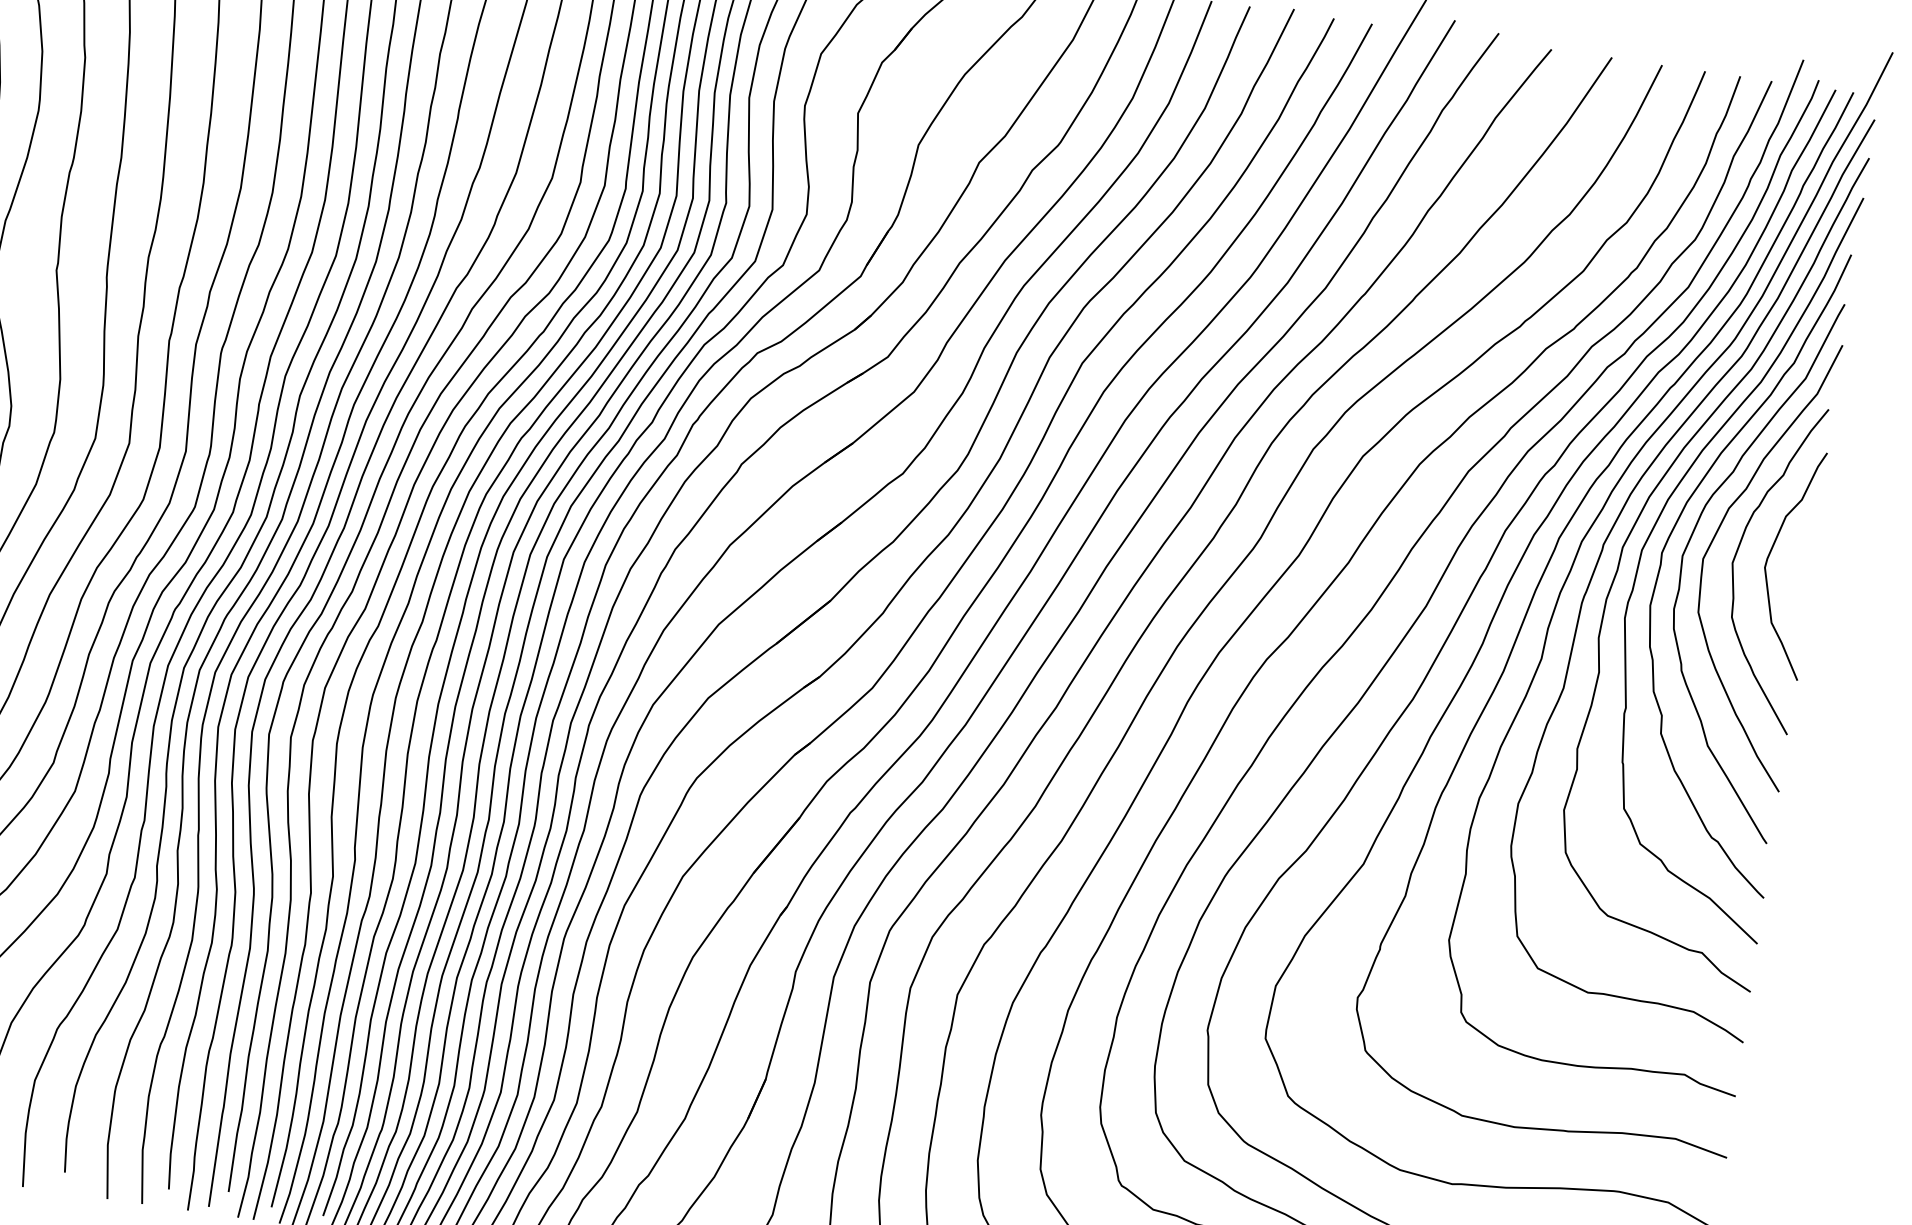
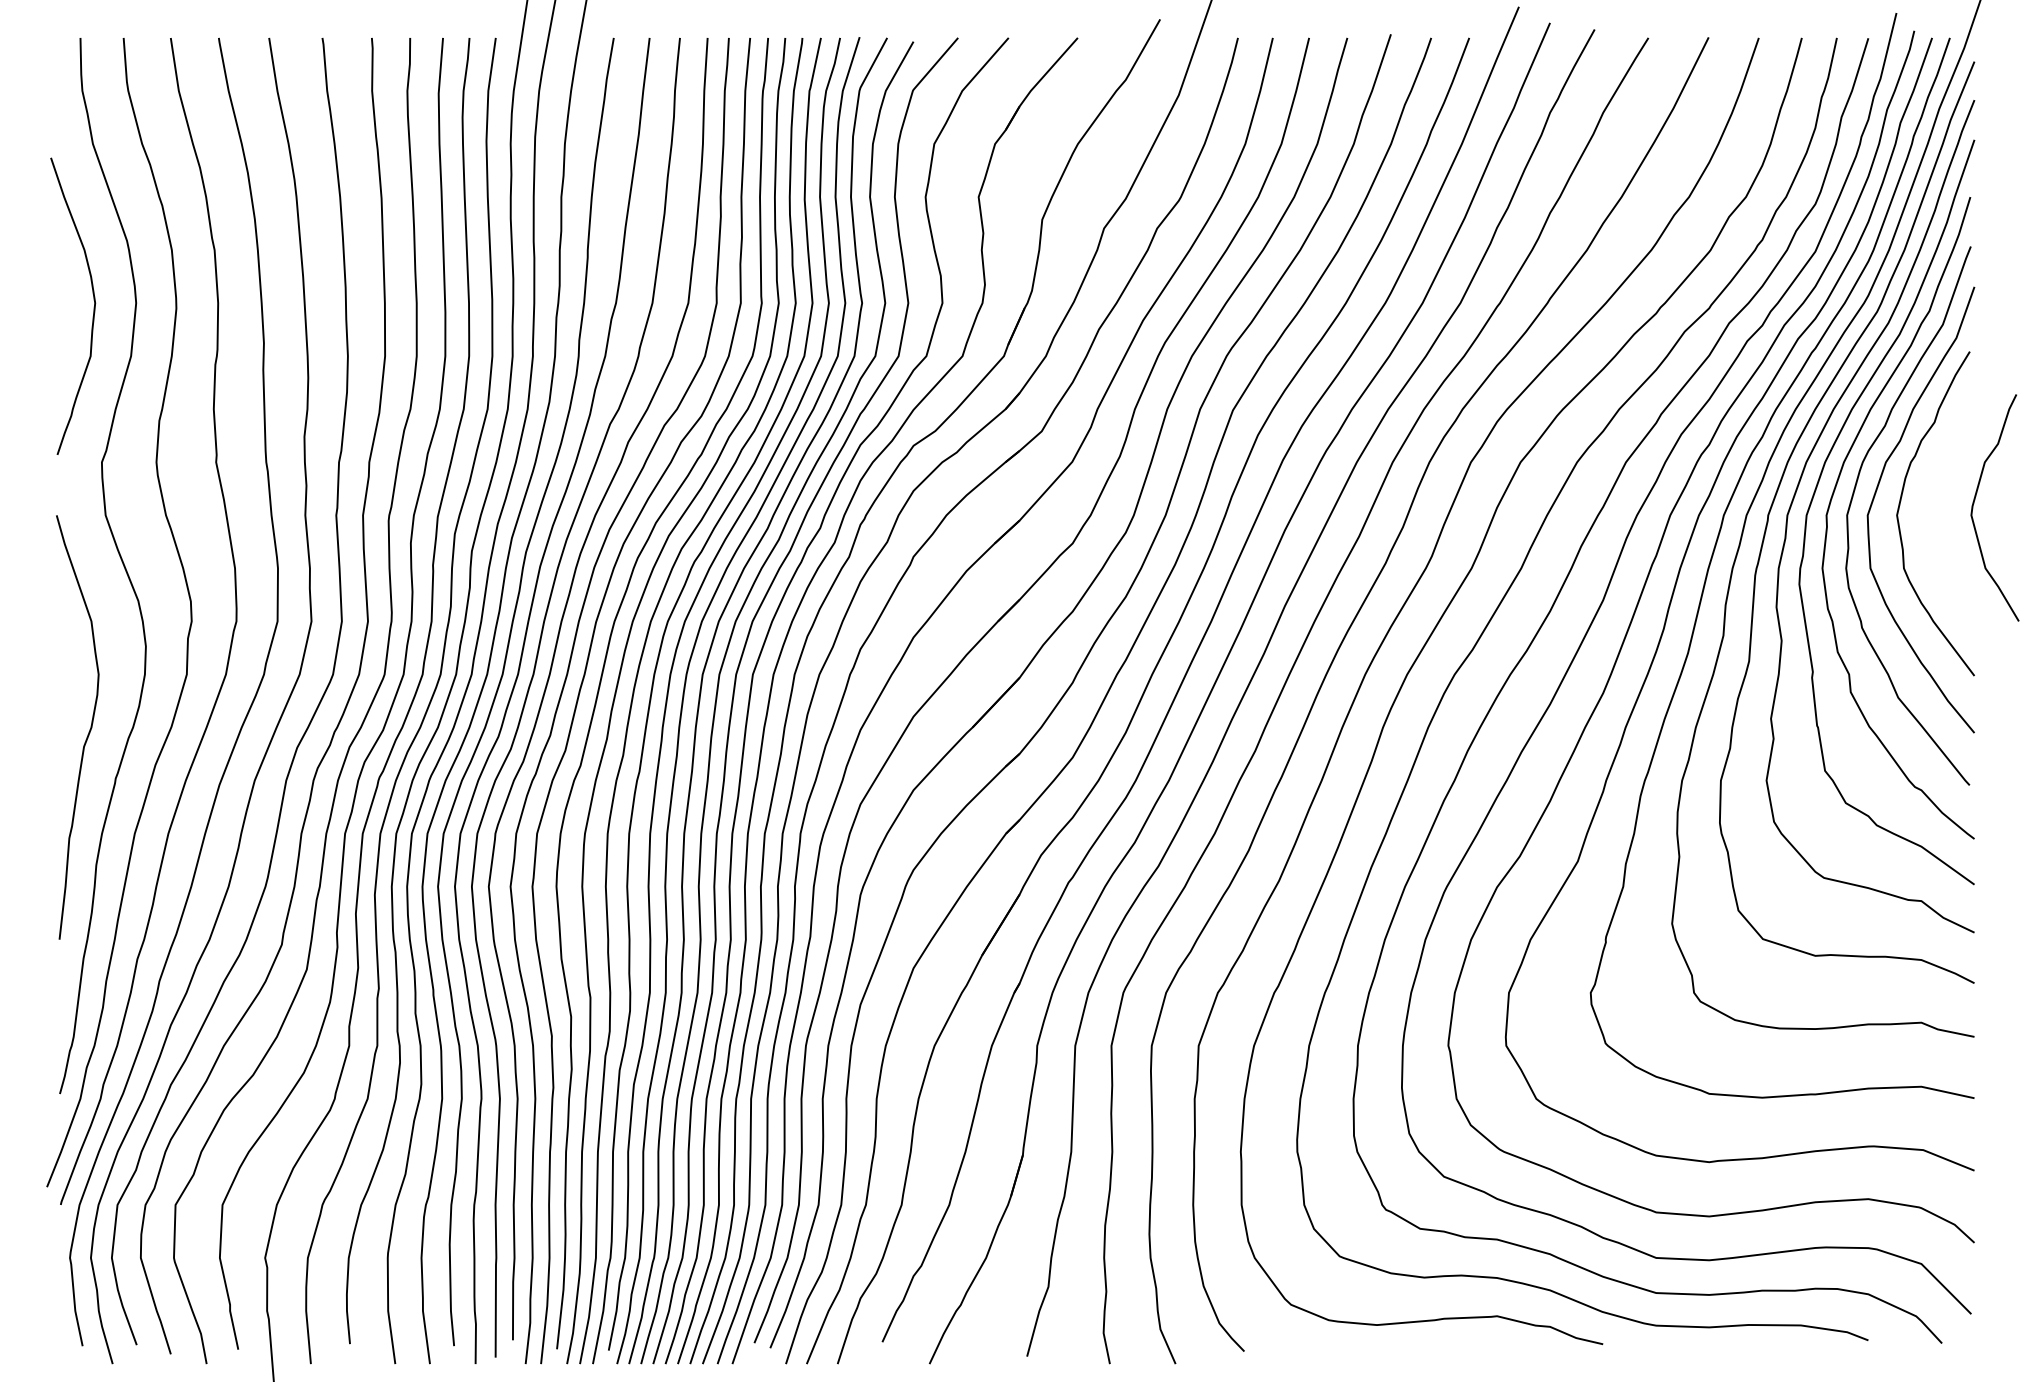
curve: (1771, 553) -> (1975, 500), moved

